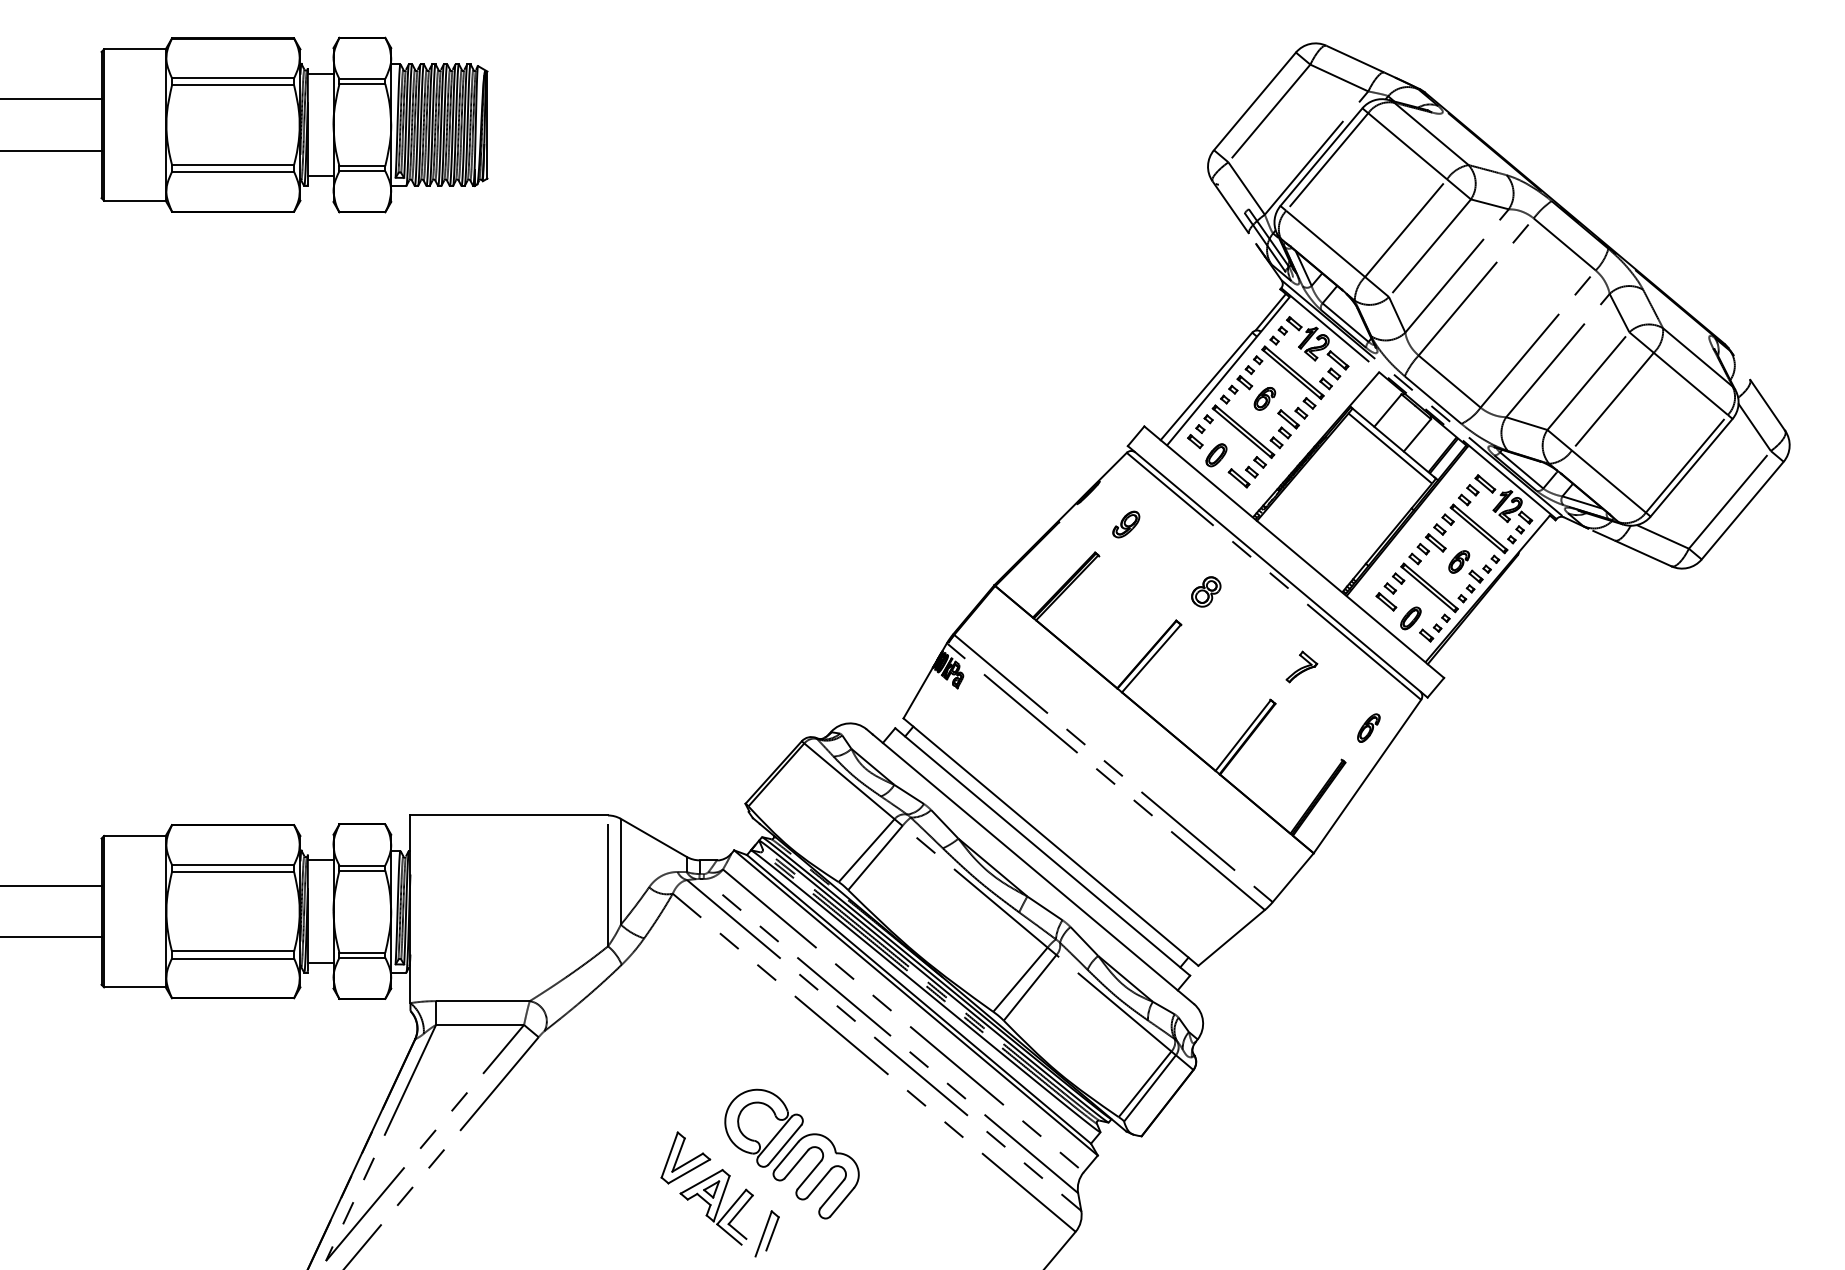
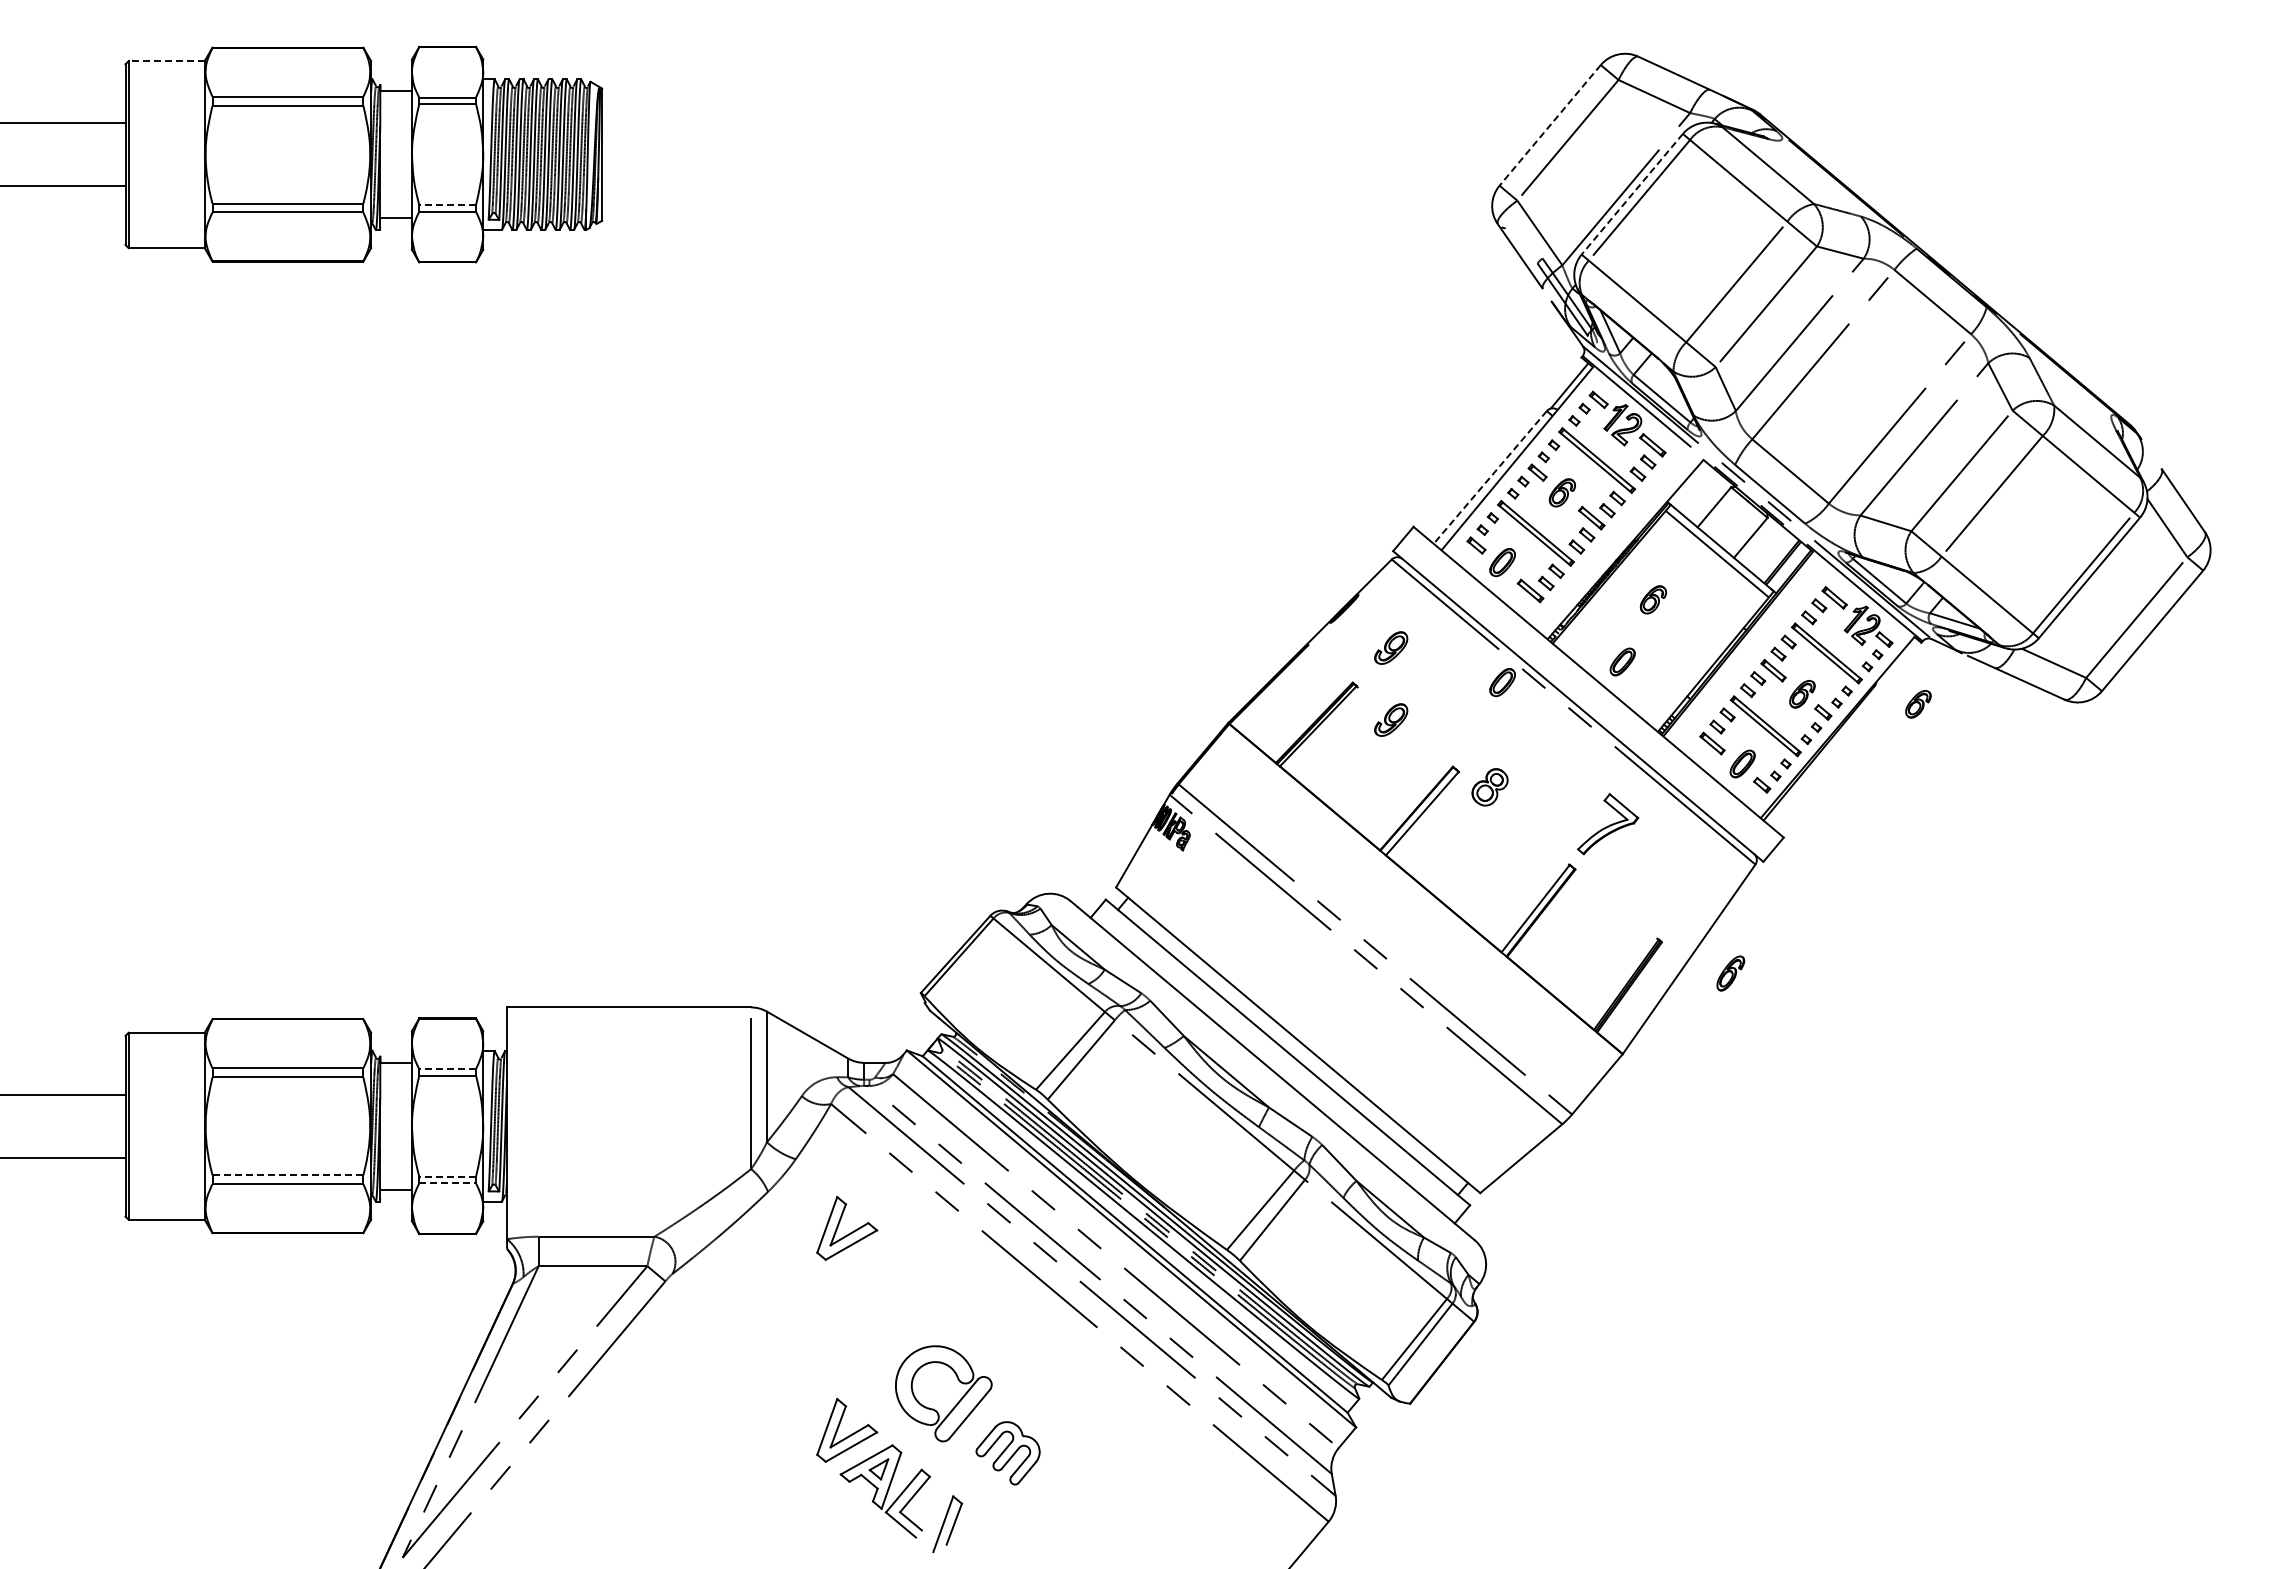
line: (134, 49) -> (166, 61), solid -> dashed
line: (1255, 101) -> (1550, 125), solid -> dashed
line: (1321, 157) -> (1632, 194), solid -> dashed
line: (362, 166) -> (447, 205), solid -> dashed
line: (1205, 386) -> (1489, 477), solid -> dashed
part: (1337, 485) -> (1652, 599), added
part: (1313, 535) -> (1622, 661), added
part: (1216, 552) -> (1502, 682), added
part: (1553, 570) -> (1918, 704), added
part: (1126, 582) -> (1391, 719), added
part: (1205, 592) -> (1489, 787), moved
part: (1301, 666) -> (1607, 823), size x1.6
part: (1368, 728) -> (1730, 973), moved
line: (362, 865) -> (447, 1069), solid -> dashed
line: (233, 951) -> (288, 1175), solid -> dashed
line: (362, 952) -> (447, 1176), solid -> dashed
line: (363, 958) -> (448, 1183), solid -> dashed
part: (686, 994) -> (847, 1228), added
part: (815, 1176) -> (1007, 1453), size x0.6

